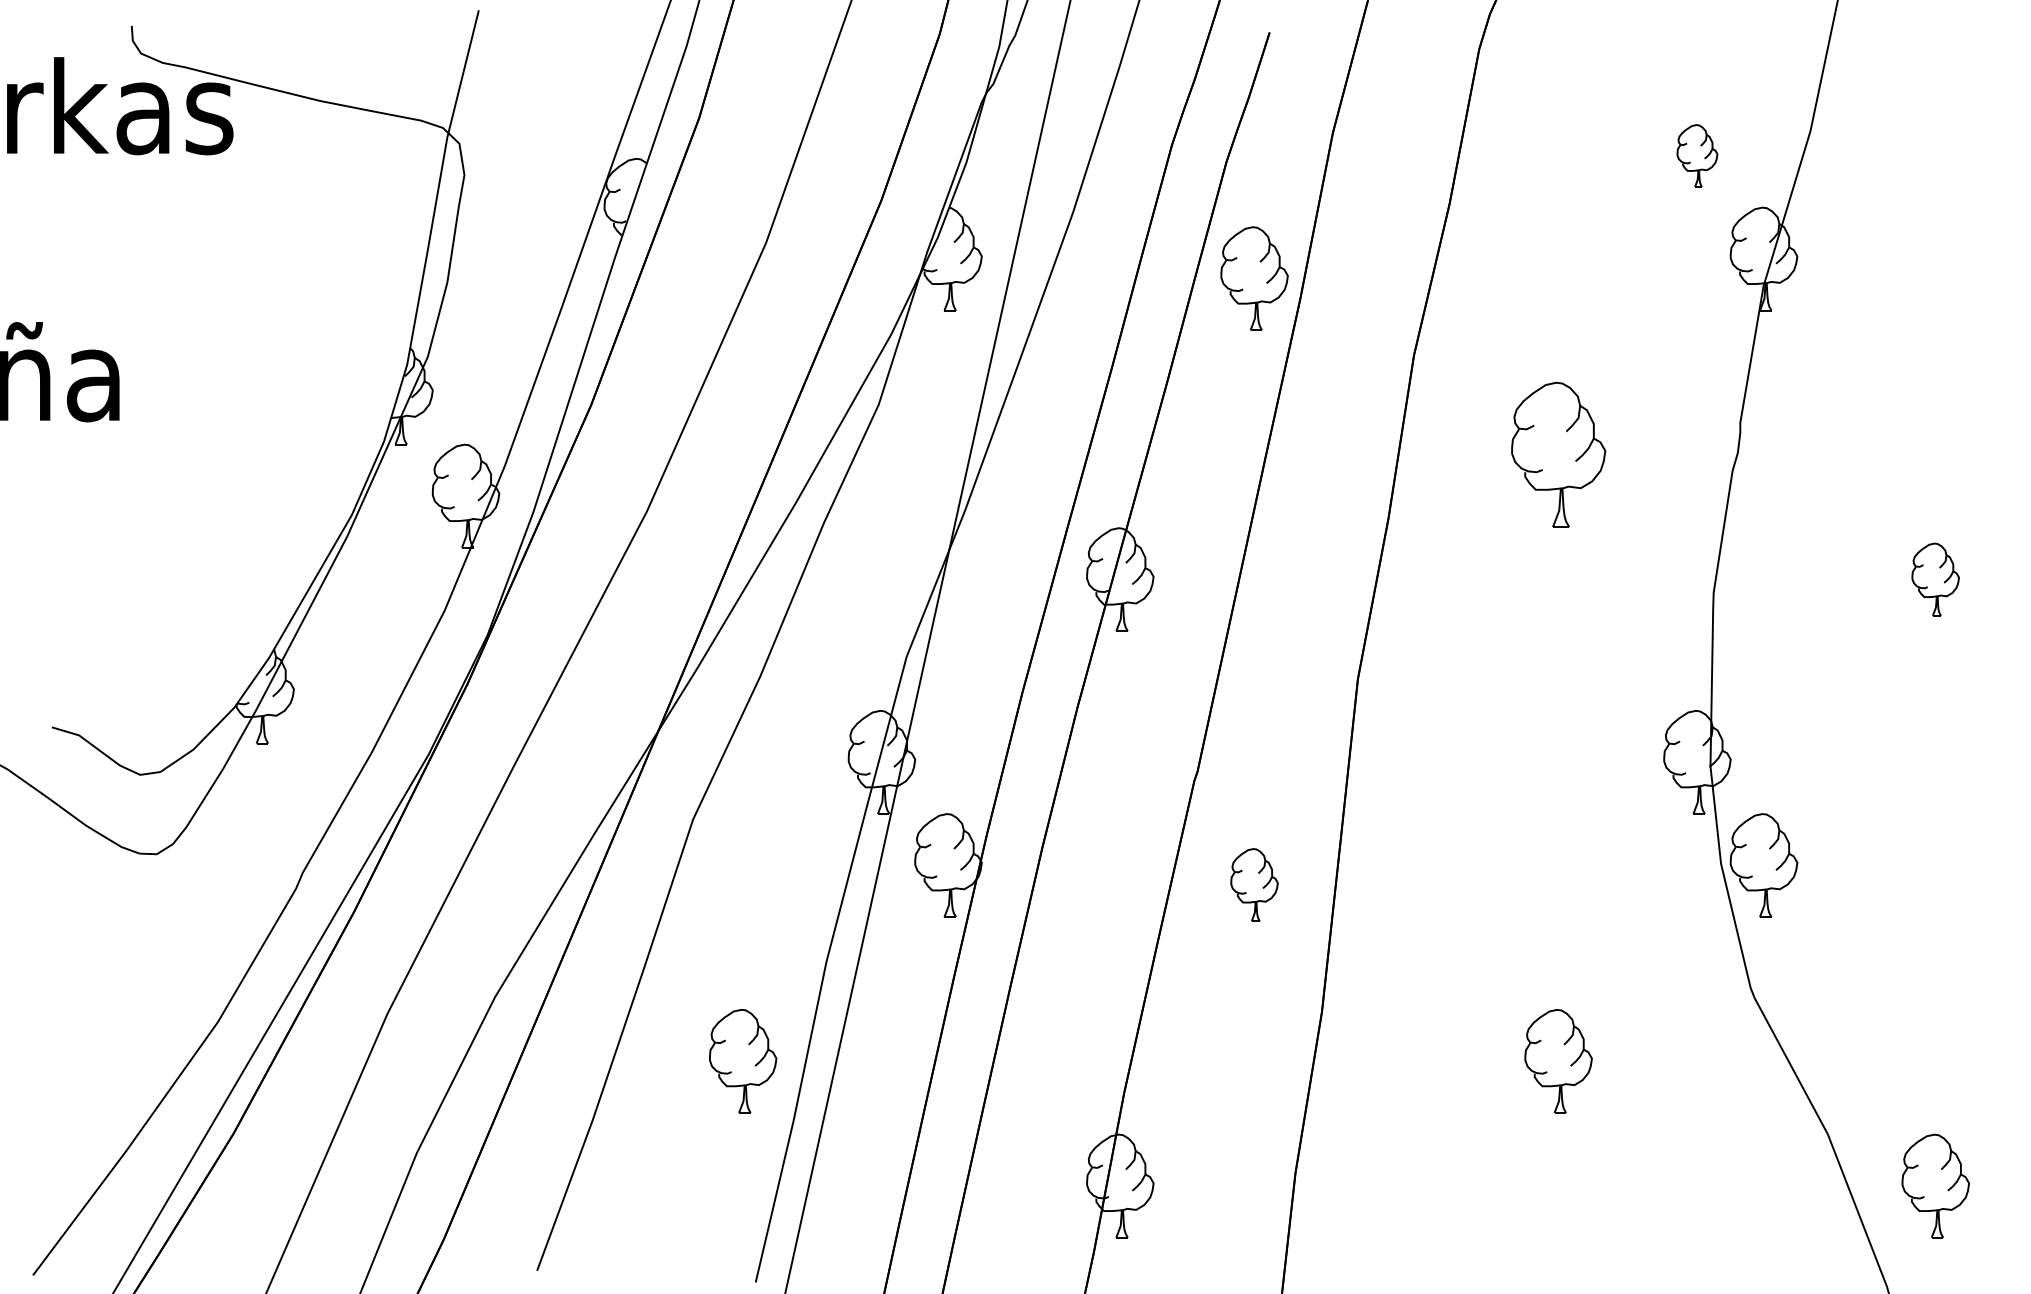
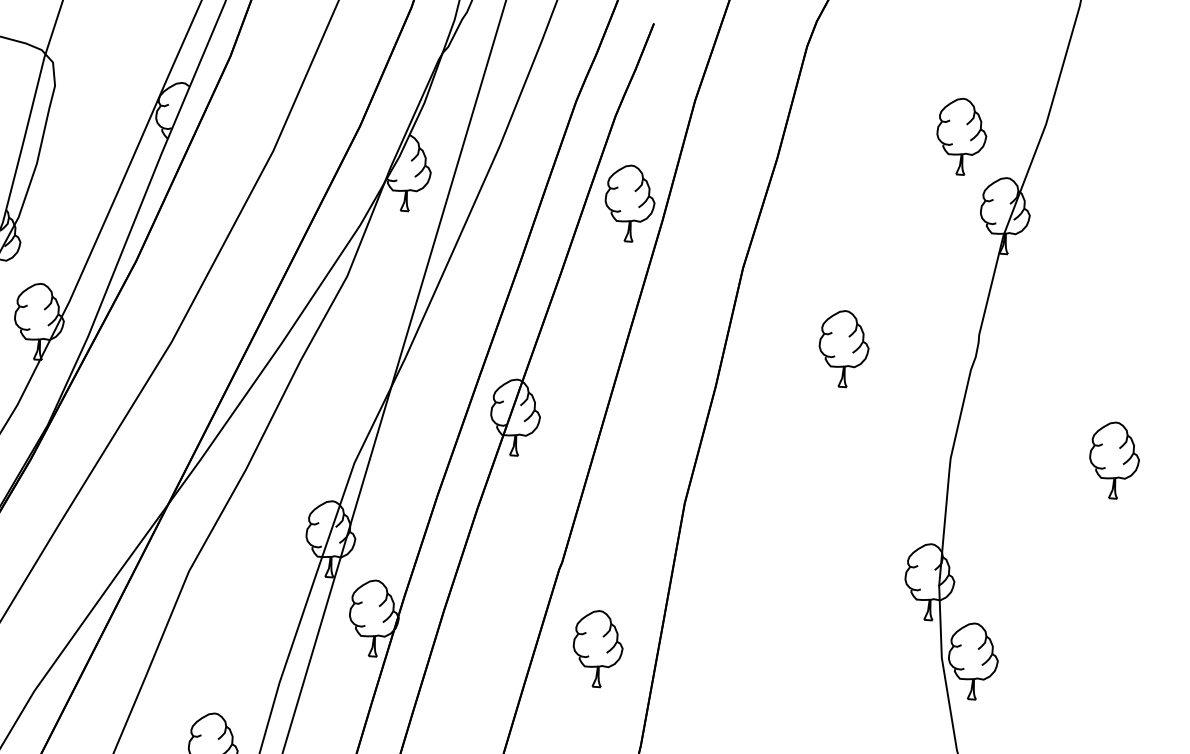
part: (1697, 155) -> (961, 136), size x1.67
part: (1558, 454) -> (843, 348), size x0.71
part: (1935, 579) -> (1114, 460), size x1.43
part: (1254, 884) -> (598, 648), size x1.43

